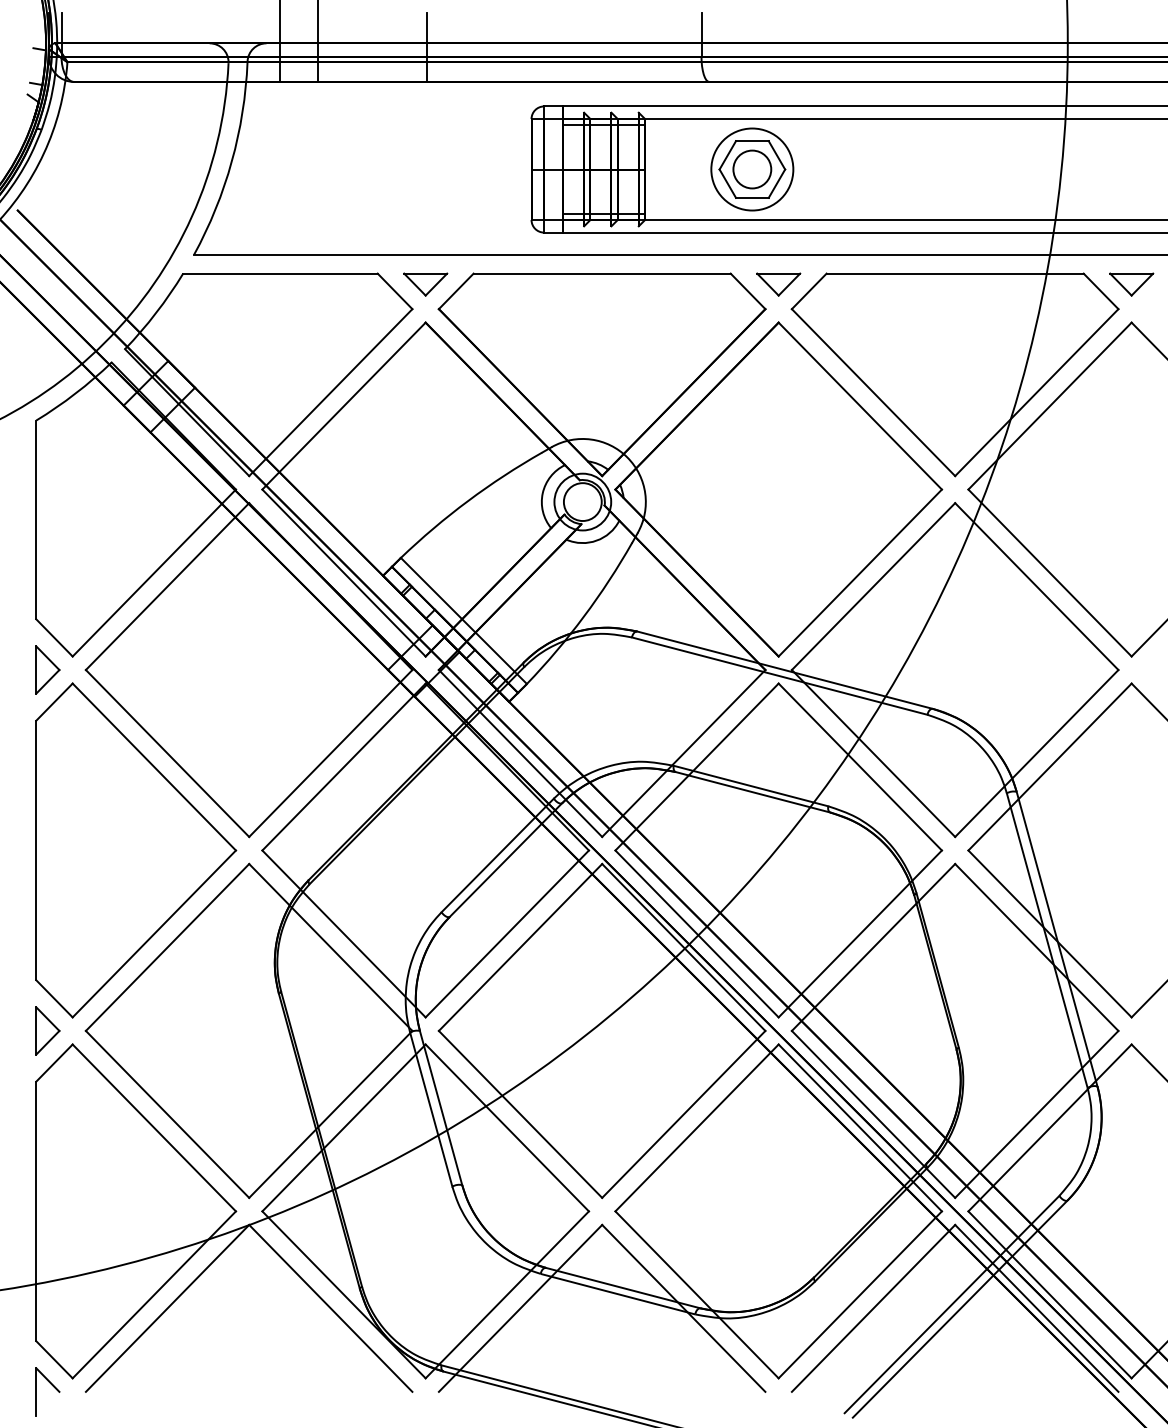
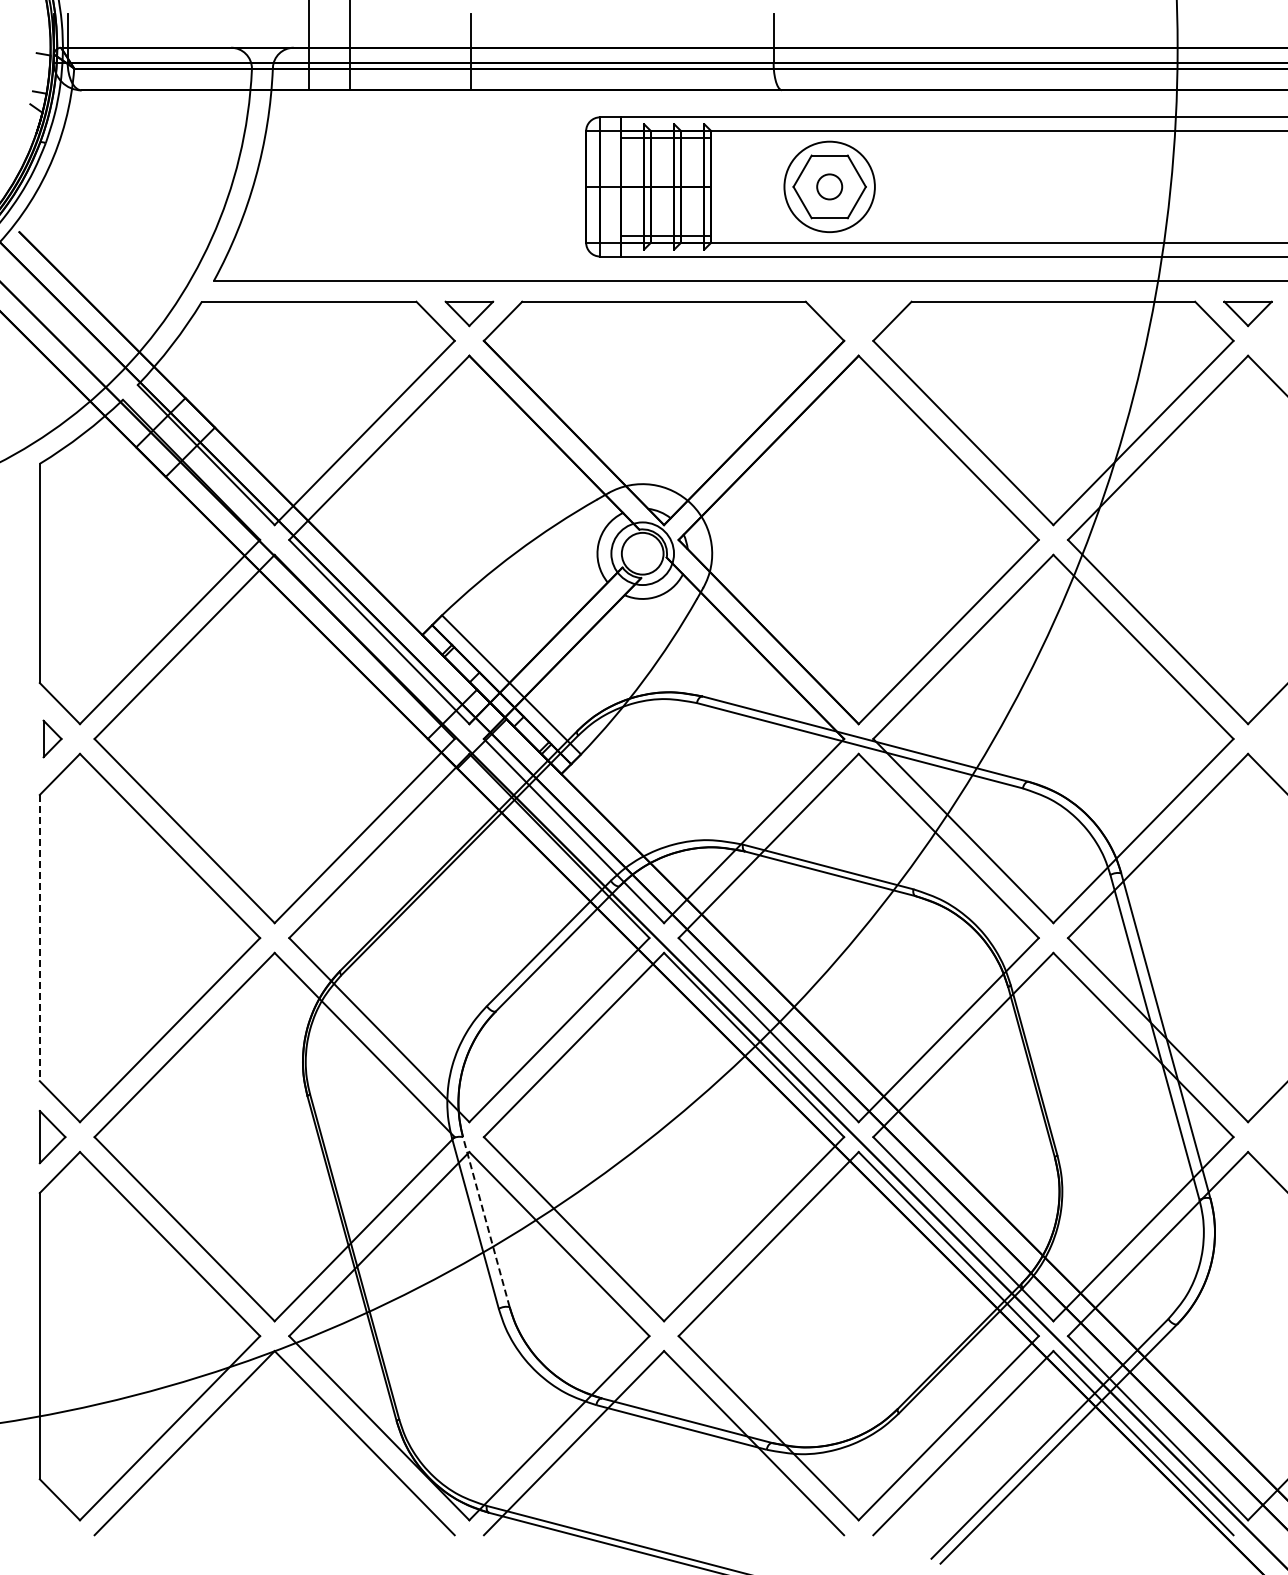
circle: (752, 169) -> (829, 186), size x0.6
part: (778, 284) -> (858, 313), removed
part: (47, 669) -> (52, 738), size x0.7
line: (35, 850) -> (39, 938), solid -> dashed
line: (441, 1107) -> (486, 1221), solid -> dashed
part: (52, 1385) -> (57, 1528), removed

